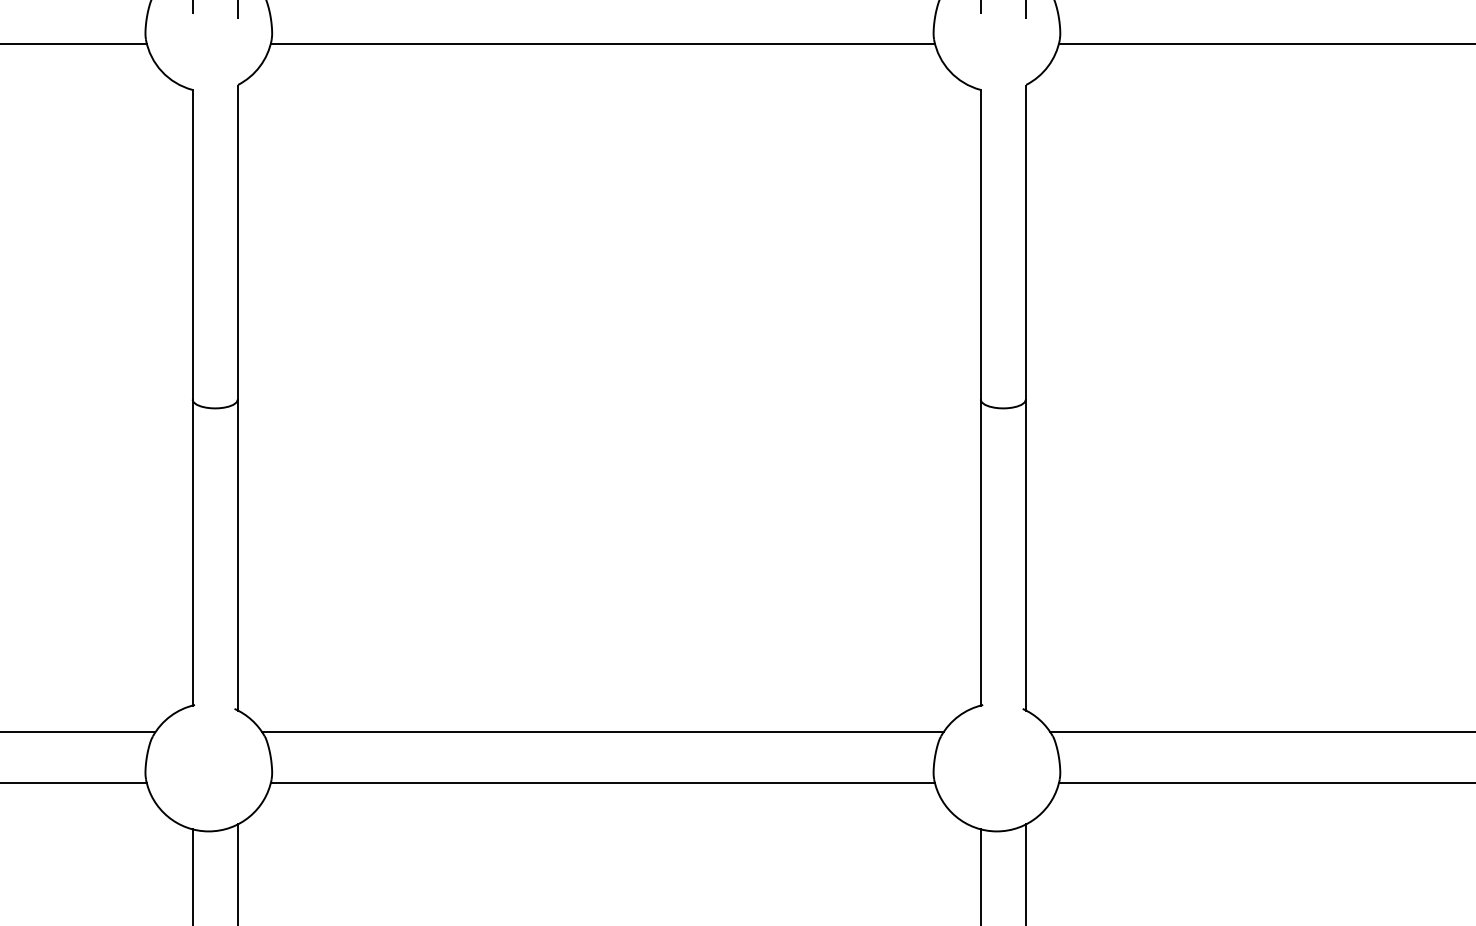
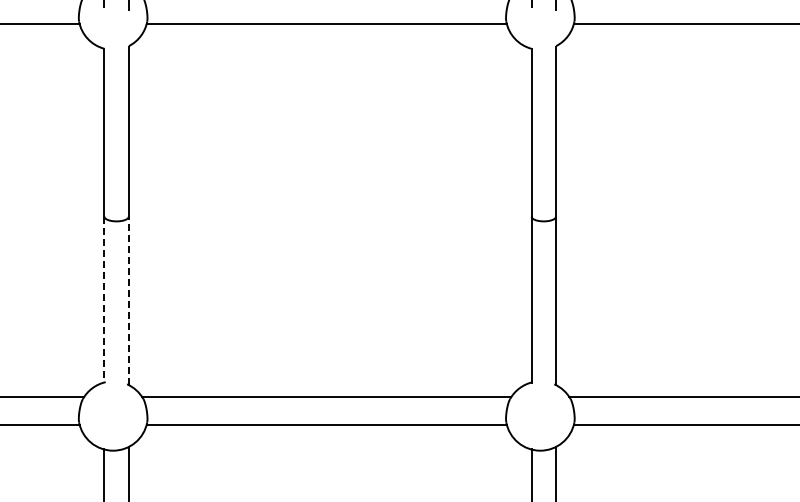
line: (192, 552) -> (104, 299), solid -> dashed
line: (237, 554) -> (128, 300), solid -> dashed

